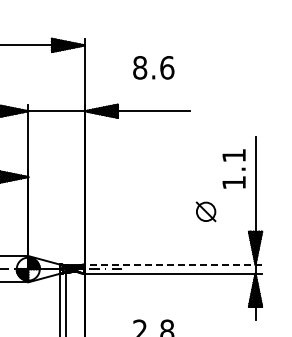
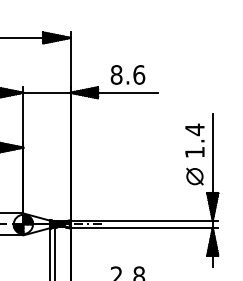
text: (153, 67) -> (127, 74), moved
text: (233, 155) -> (194, 129), 1.1 -> 1.4
part: (205, 211) -> (194, 176), moved
line: (173, 264) -> (144, 220), dashed -> solid

